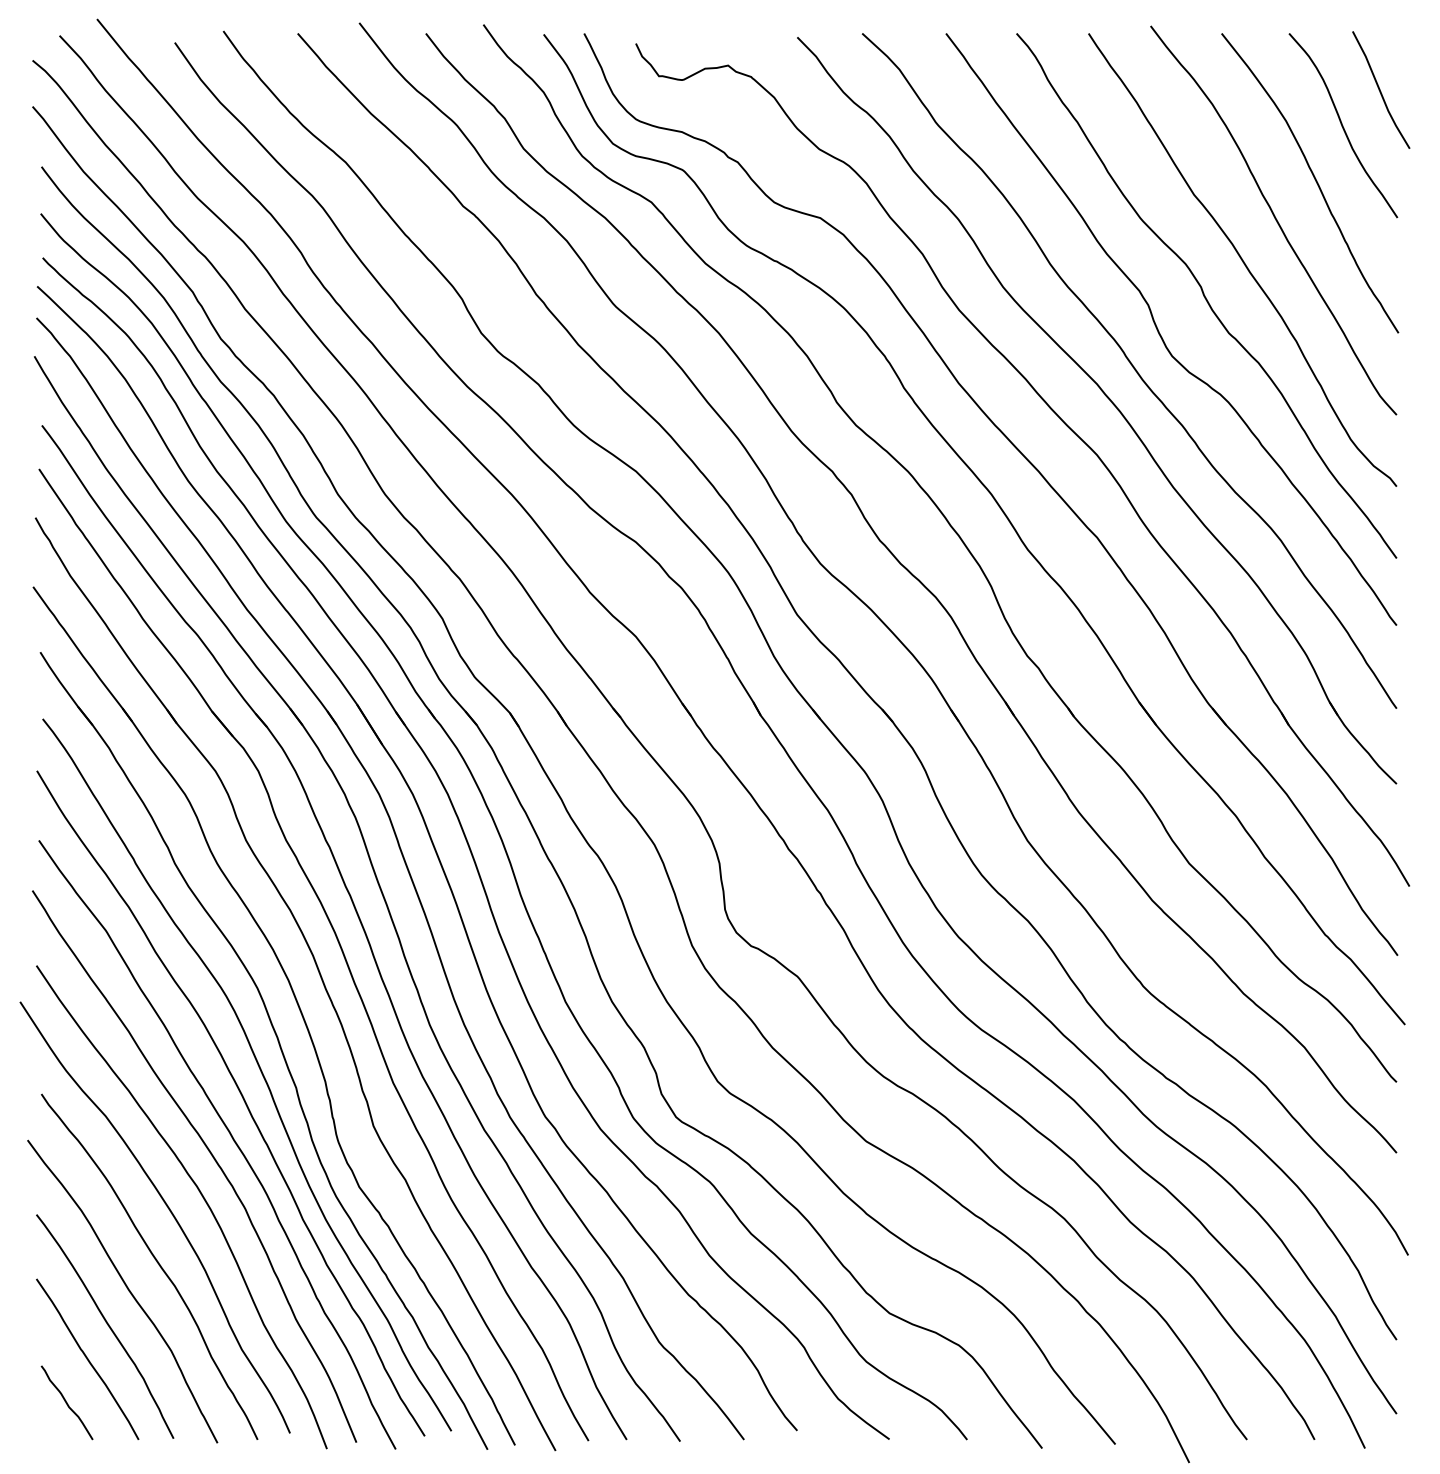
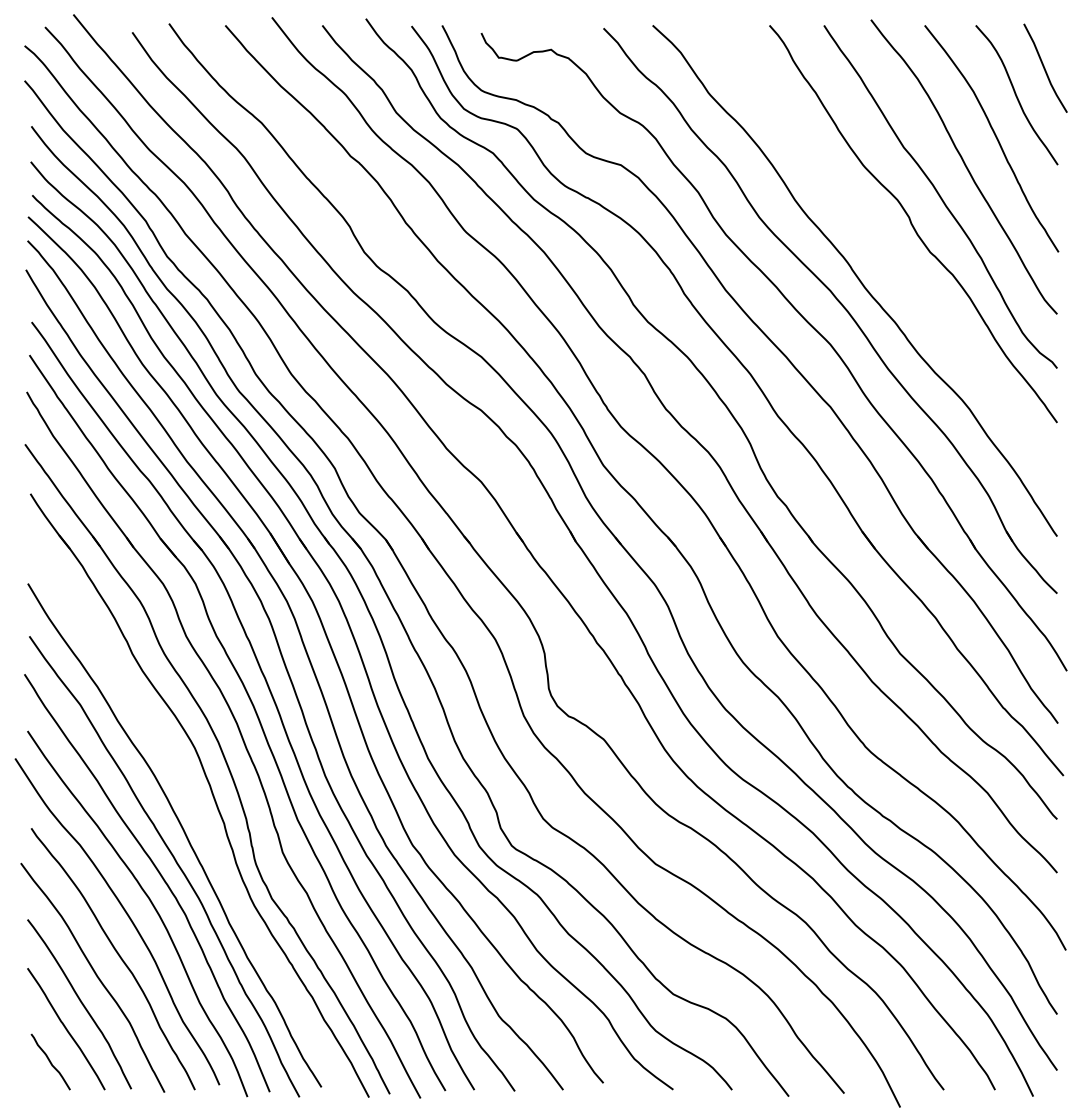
curve: (1161, 334) -> (879, 253), removed
curve: (258, 1067) -> (195, 808), removed

